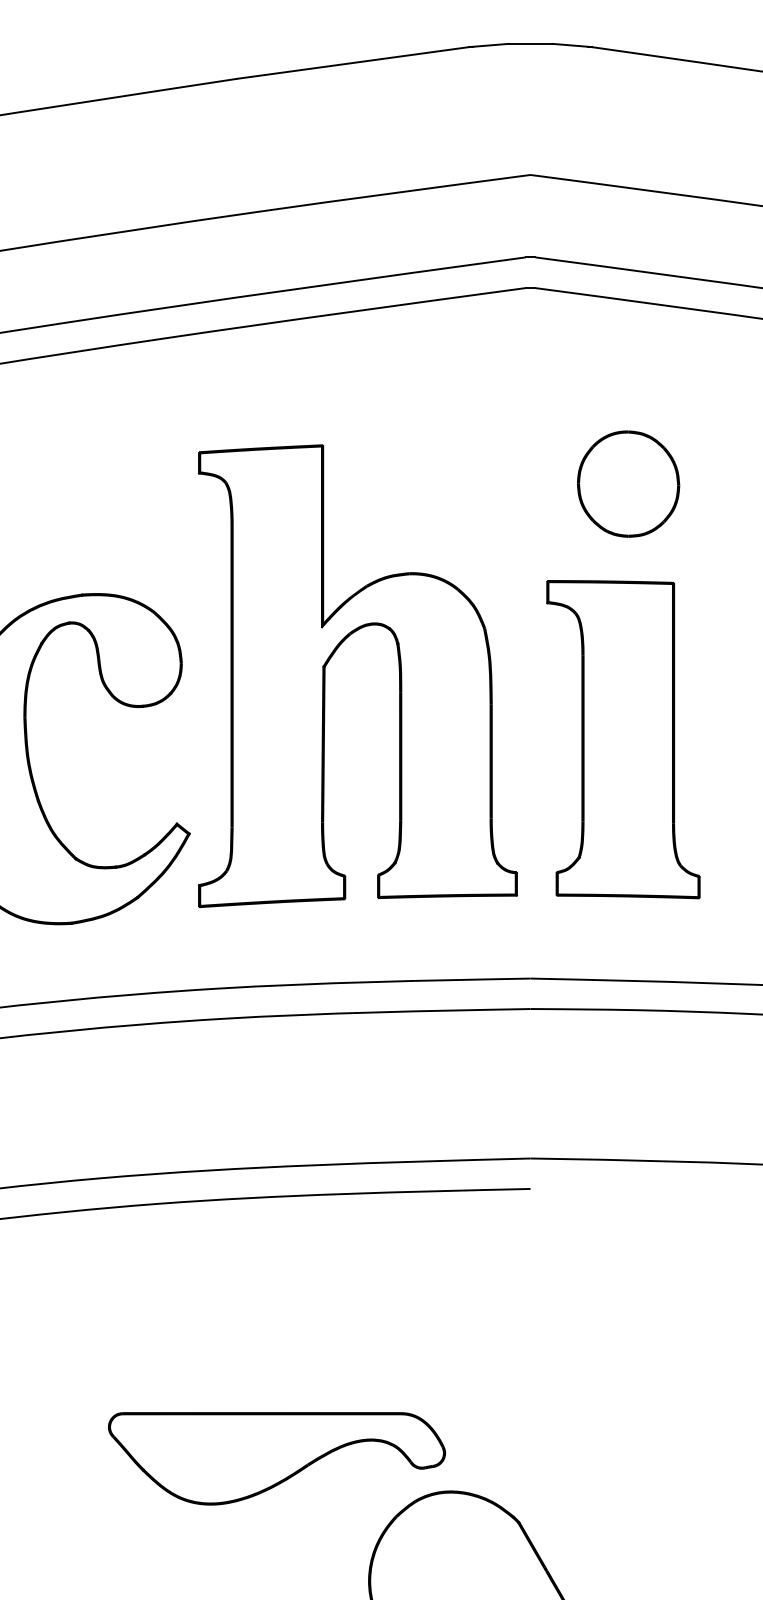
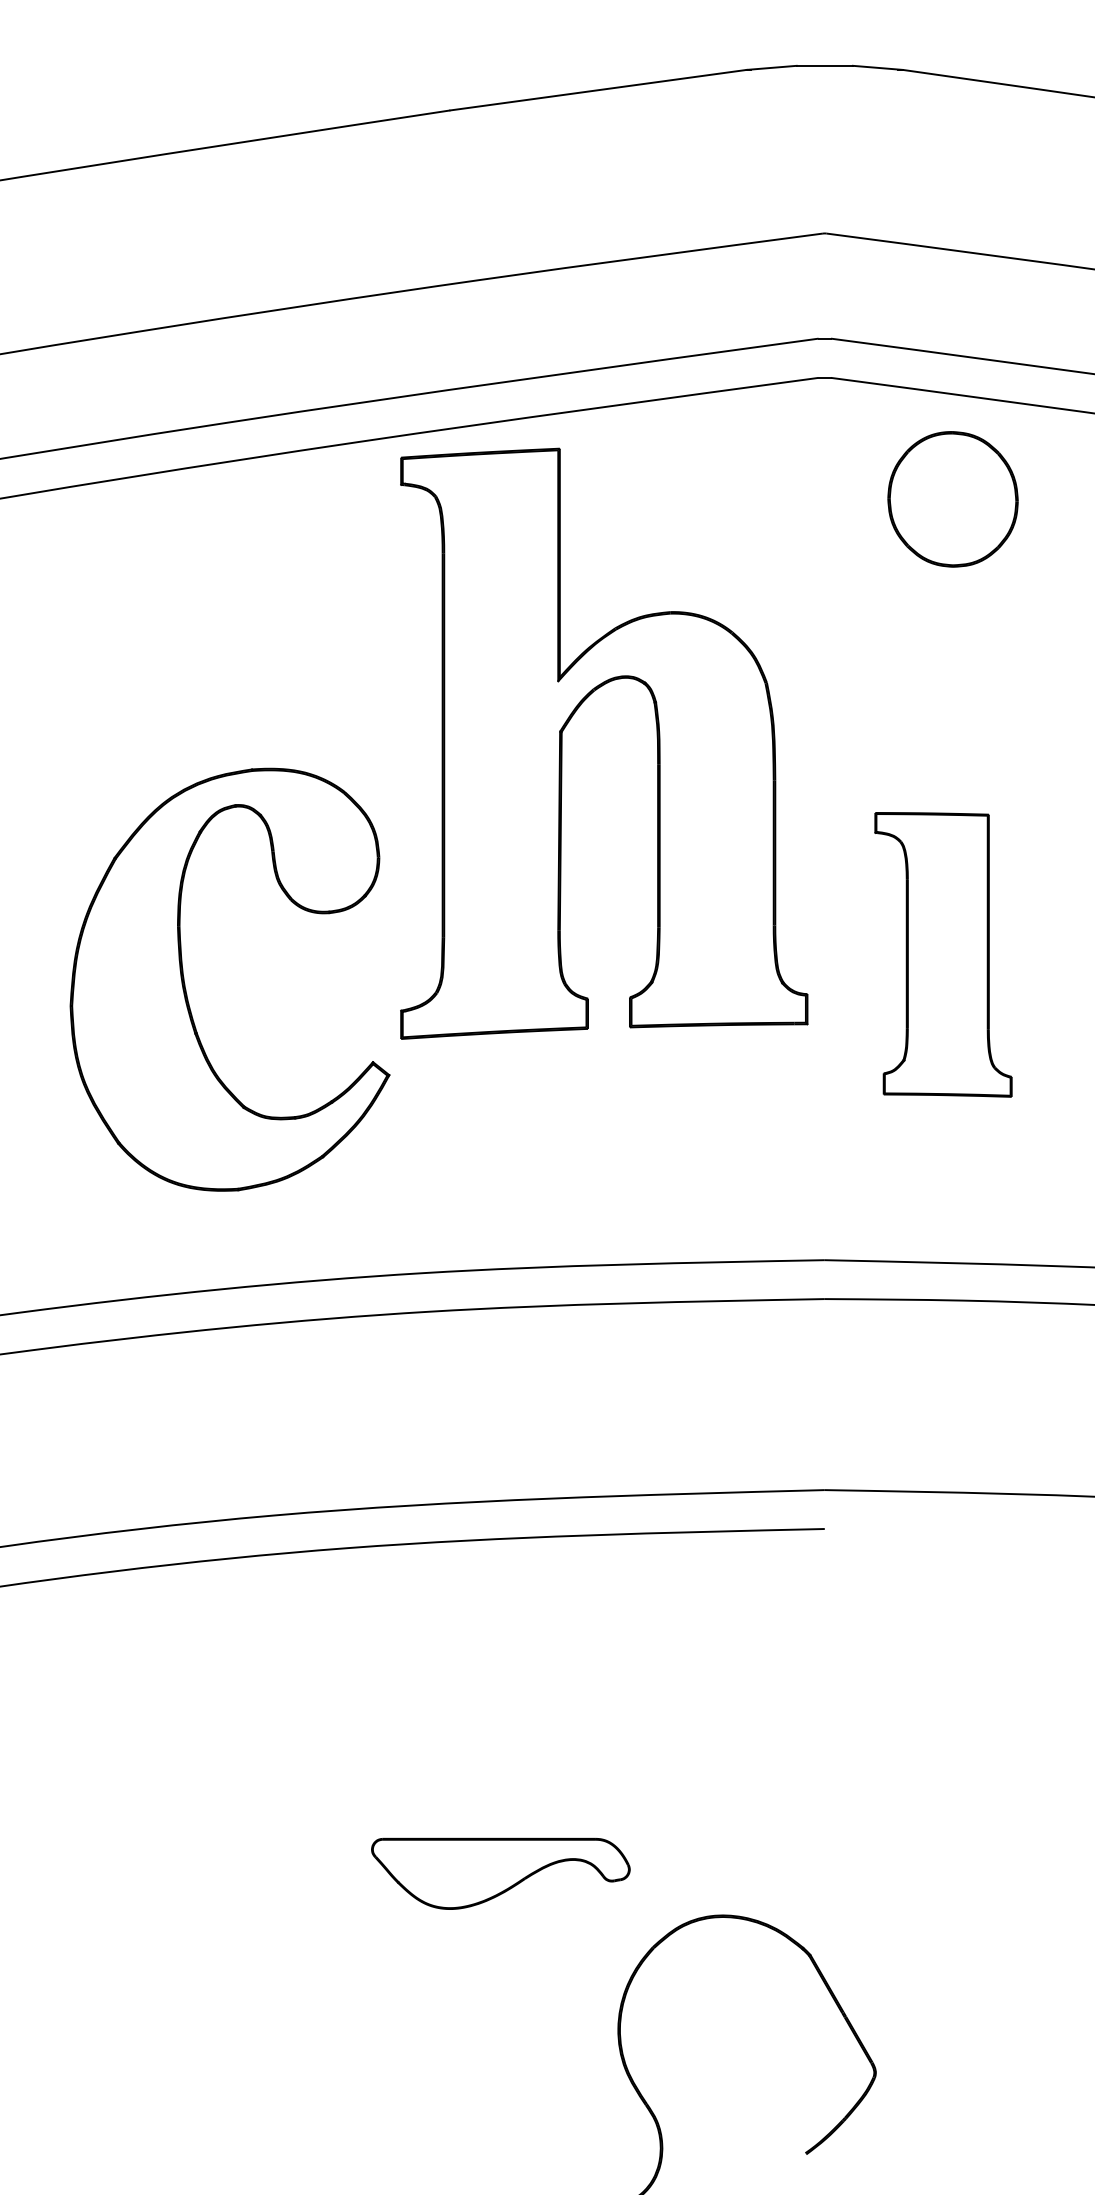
part: (628, 484) -> (952, 499), moved
part: (331, 657) -> (570, 720), moved
part: (623, 739) -> (943, 954), size x0.7
part: (276, 1458) -> (500, 1873), size x0.6

